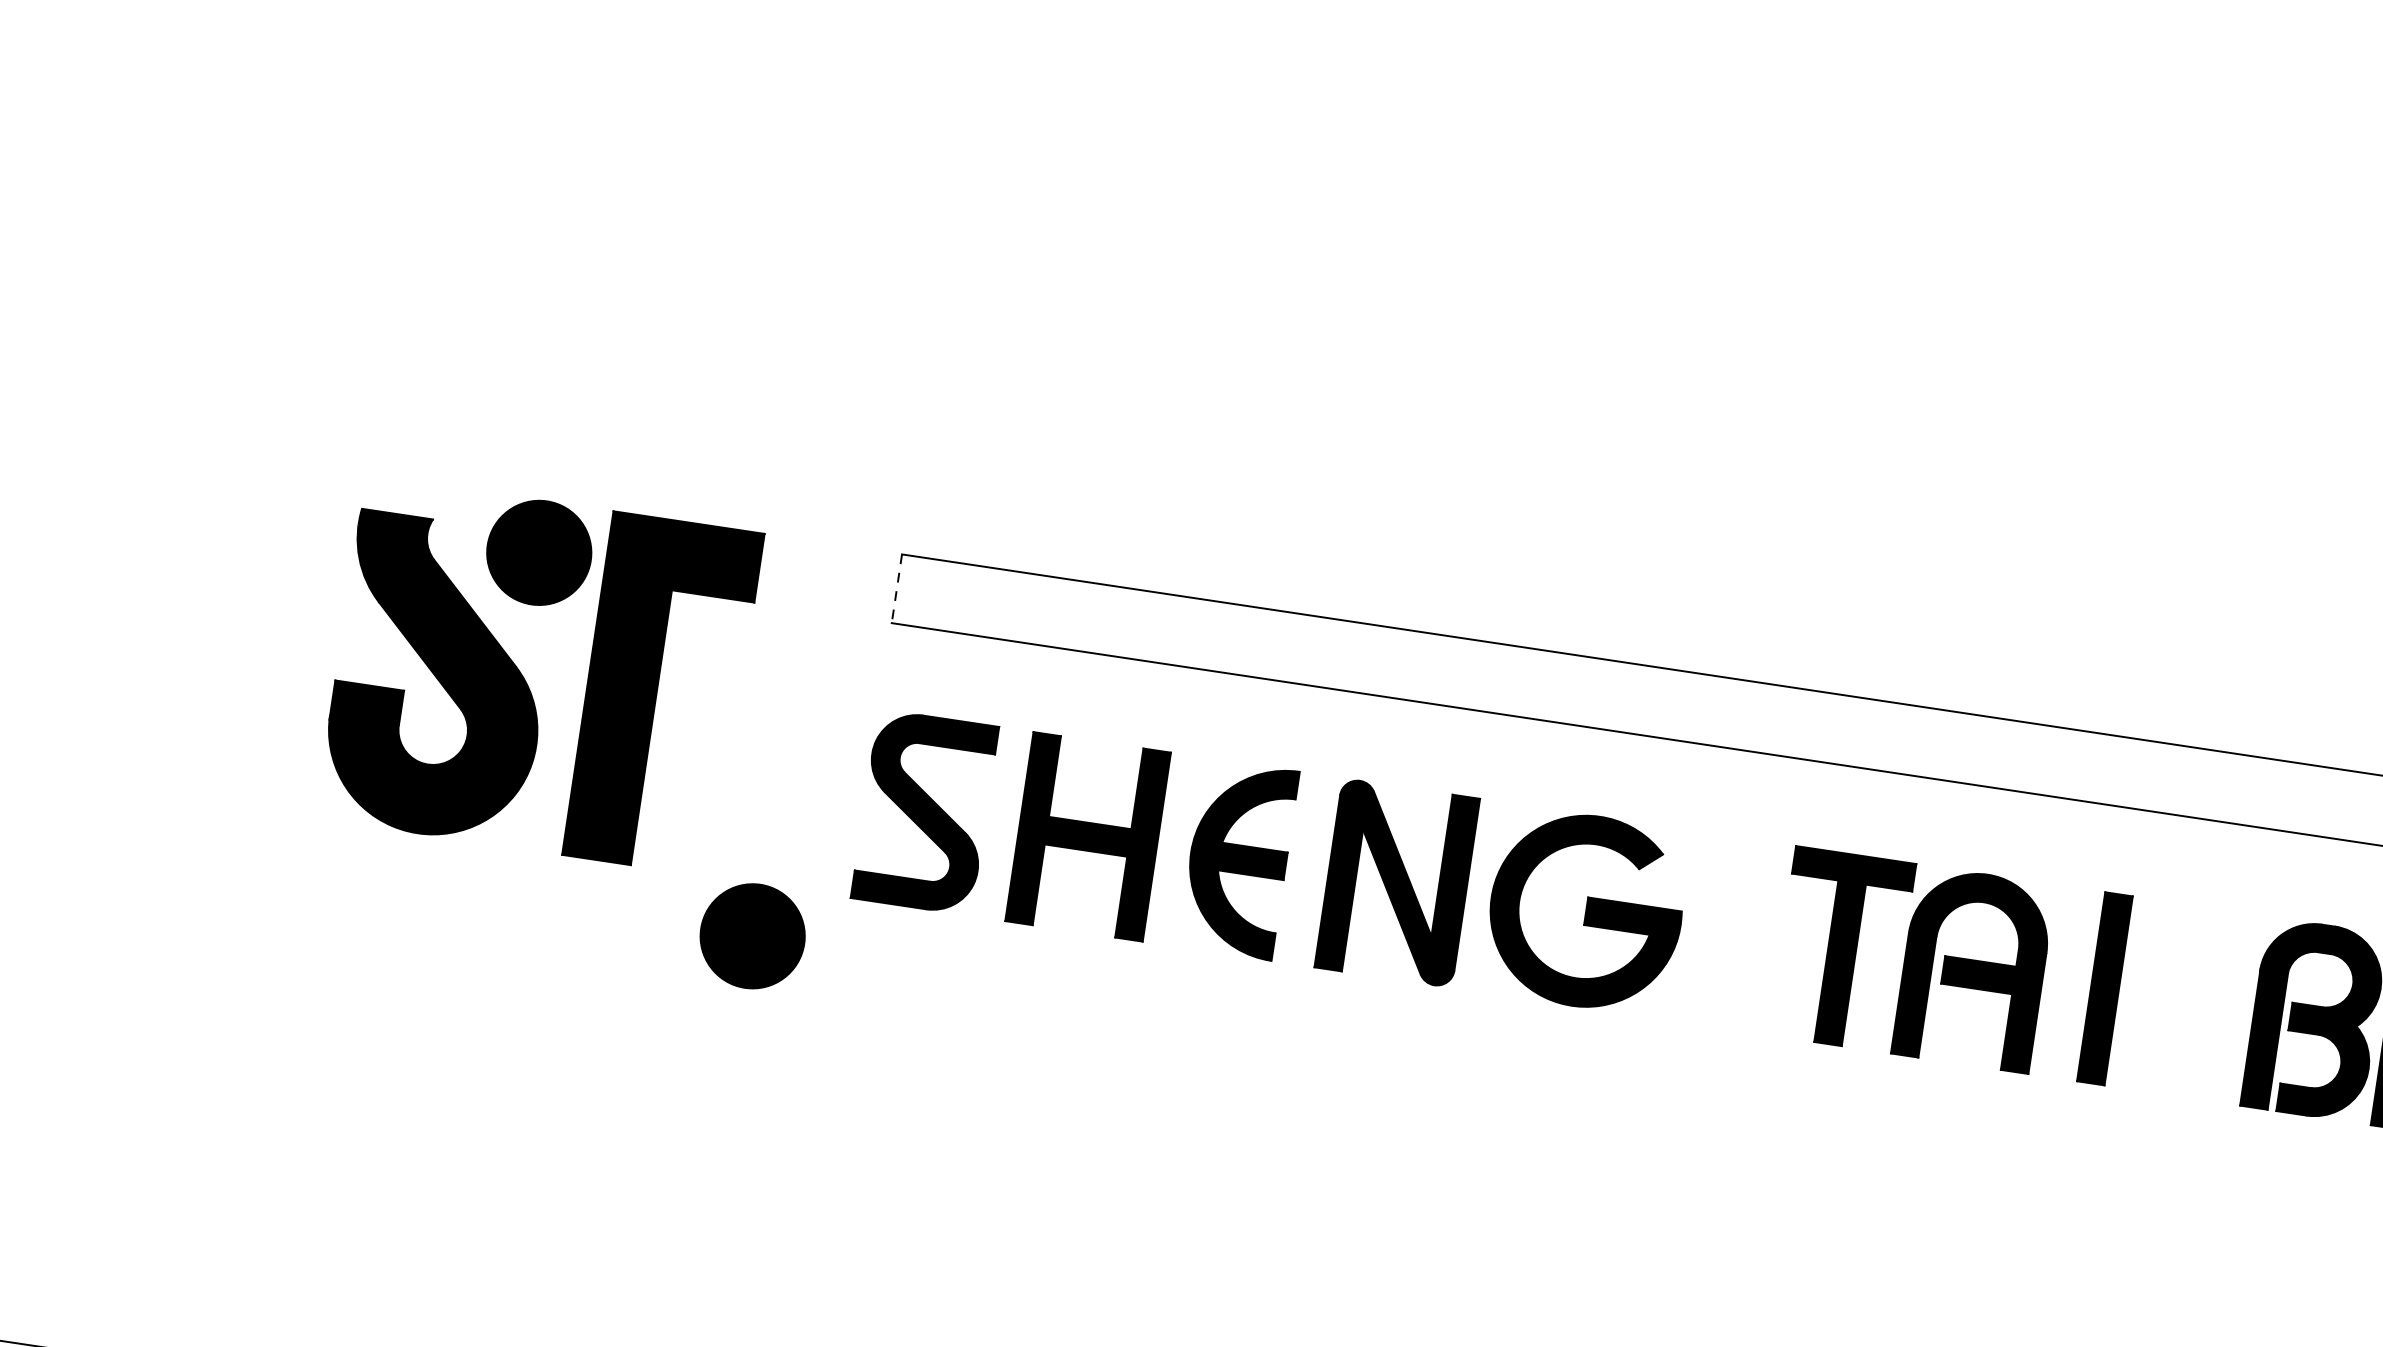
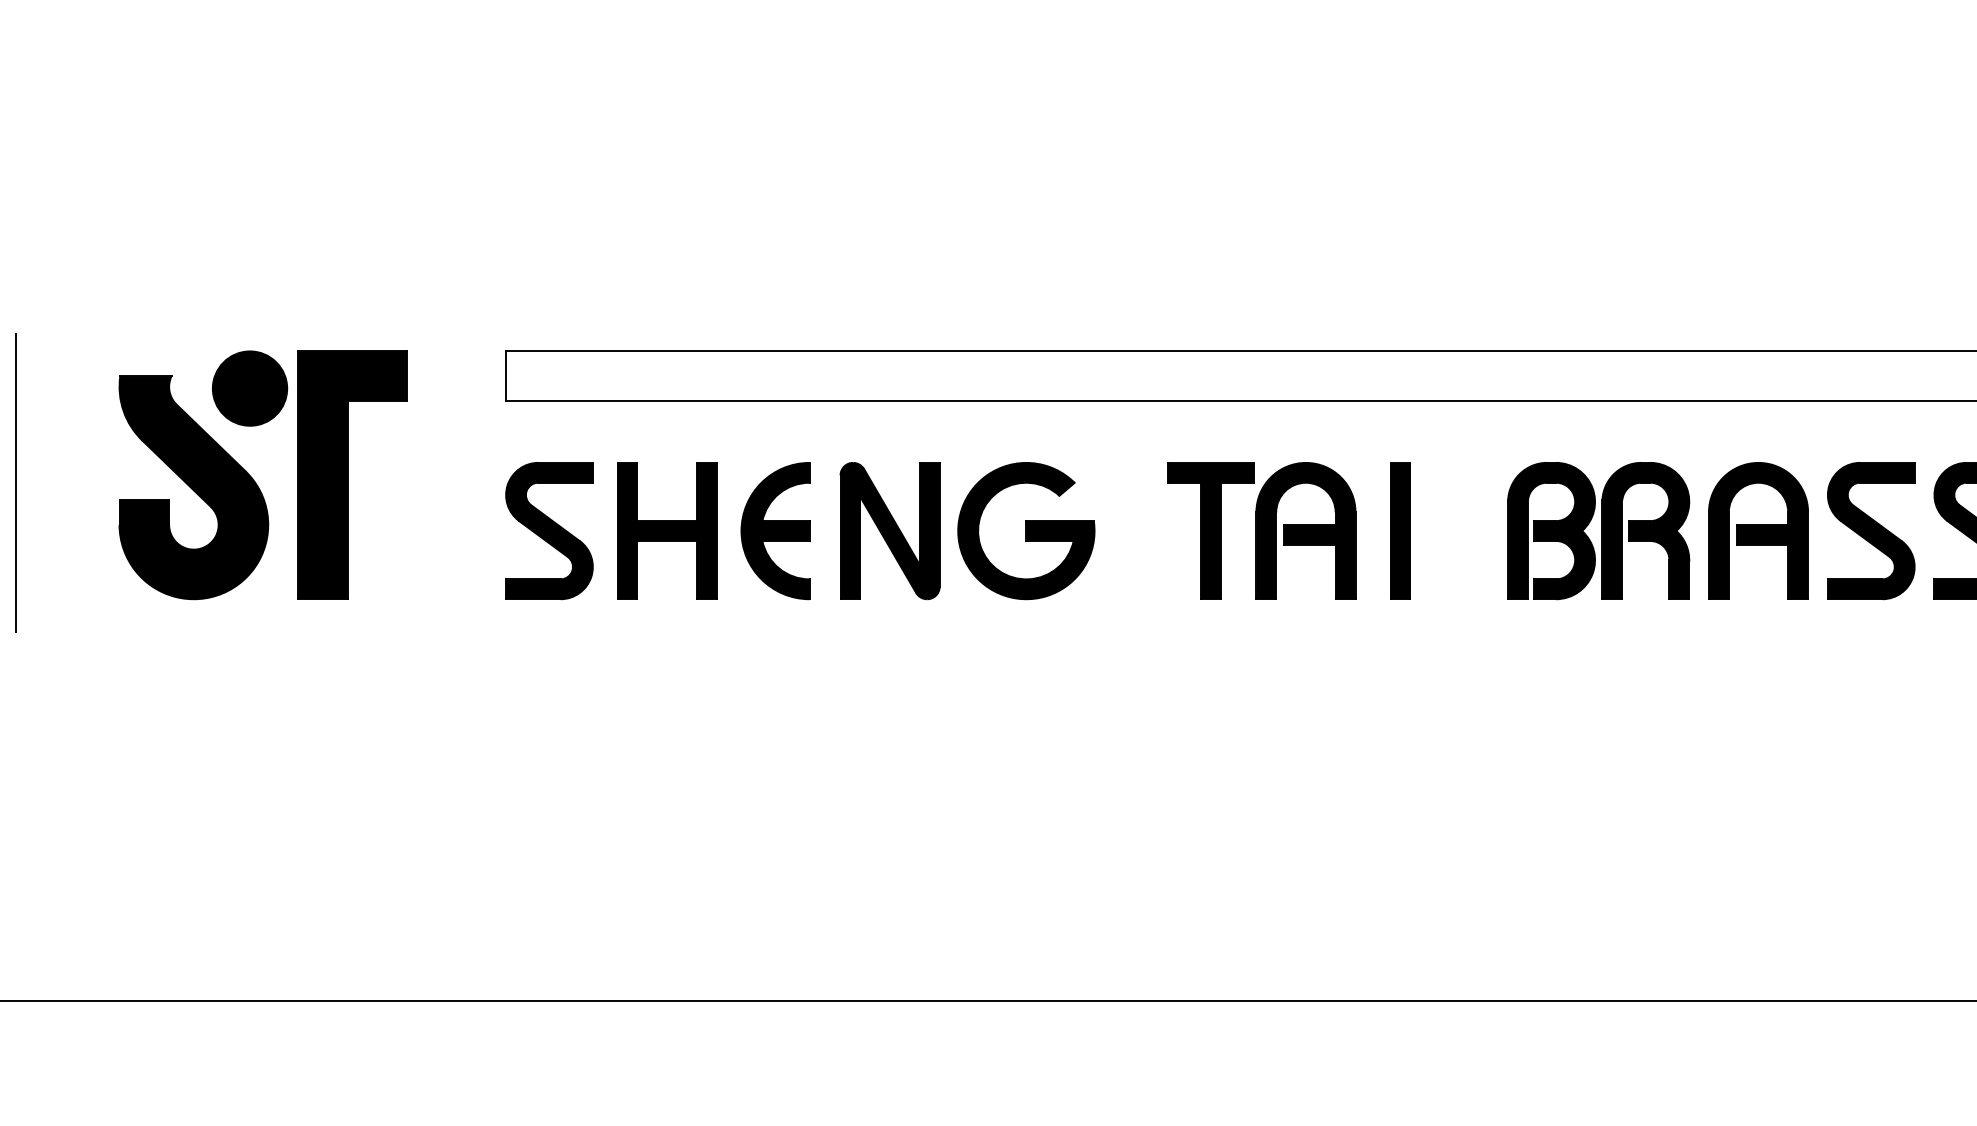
line: (897, 589) -> (506, 376), dashed -> solid
line: (194, 635) -> (15, 483), added
part: (753, 936) -> (441, 636), removed

